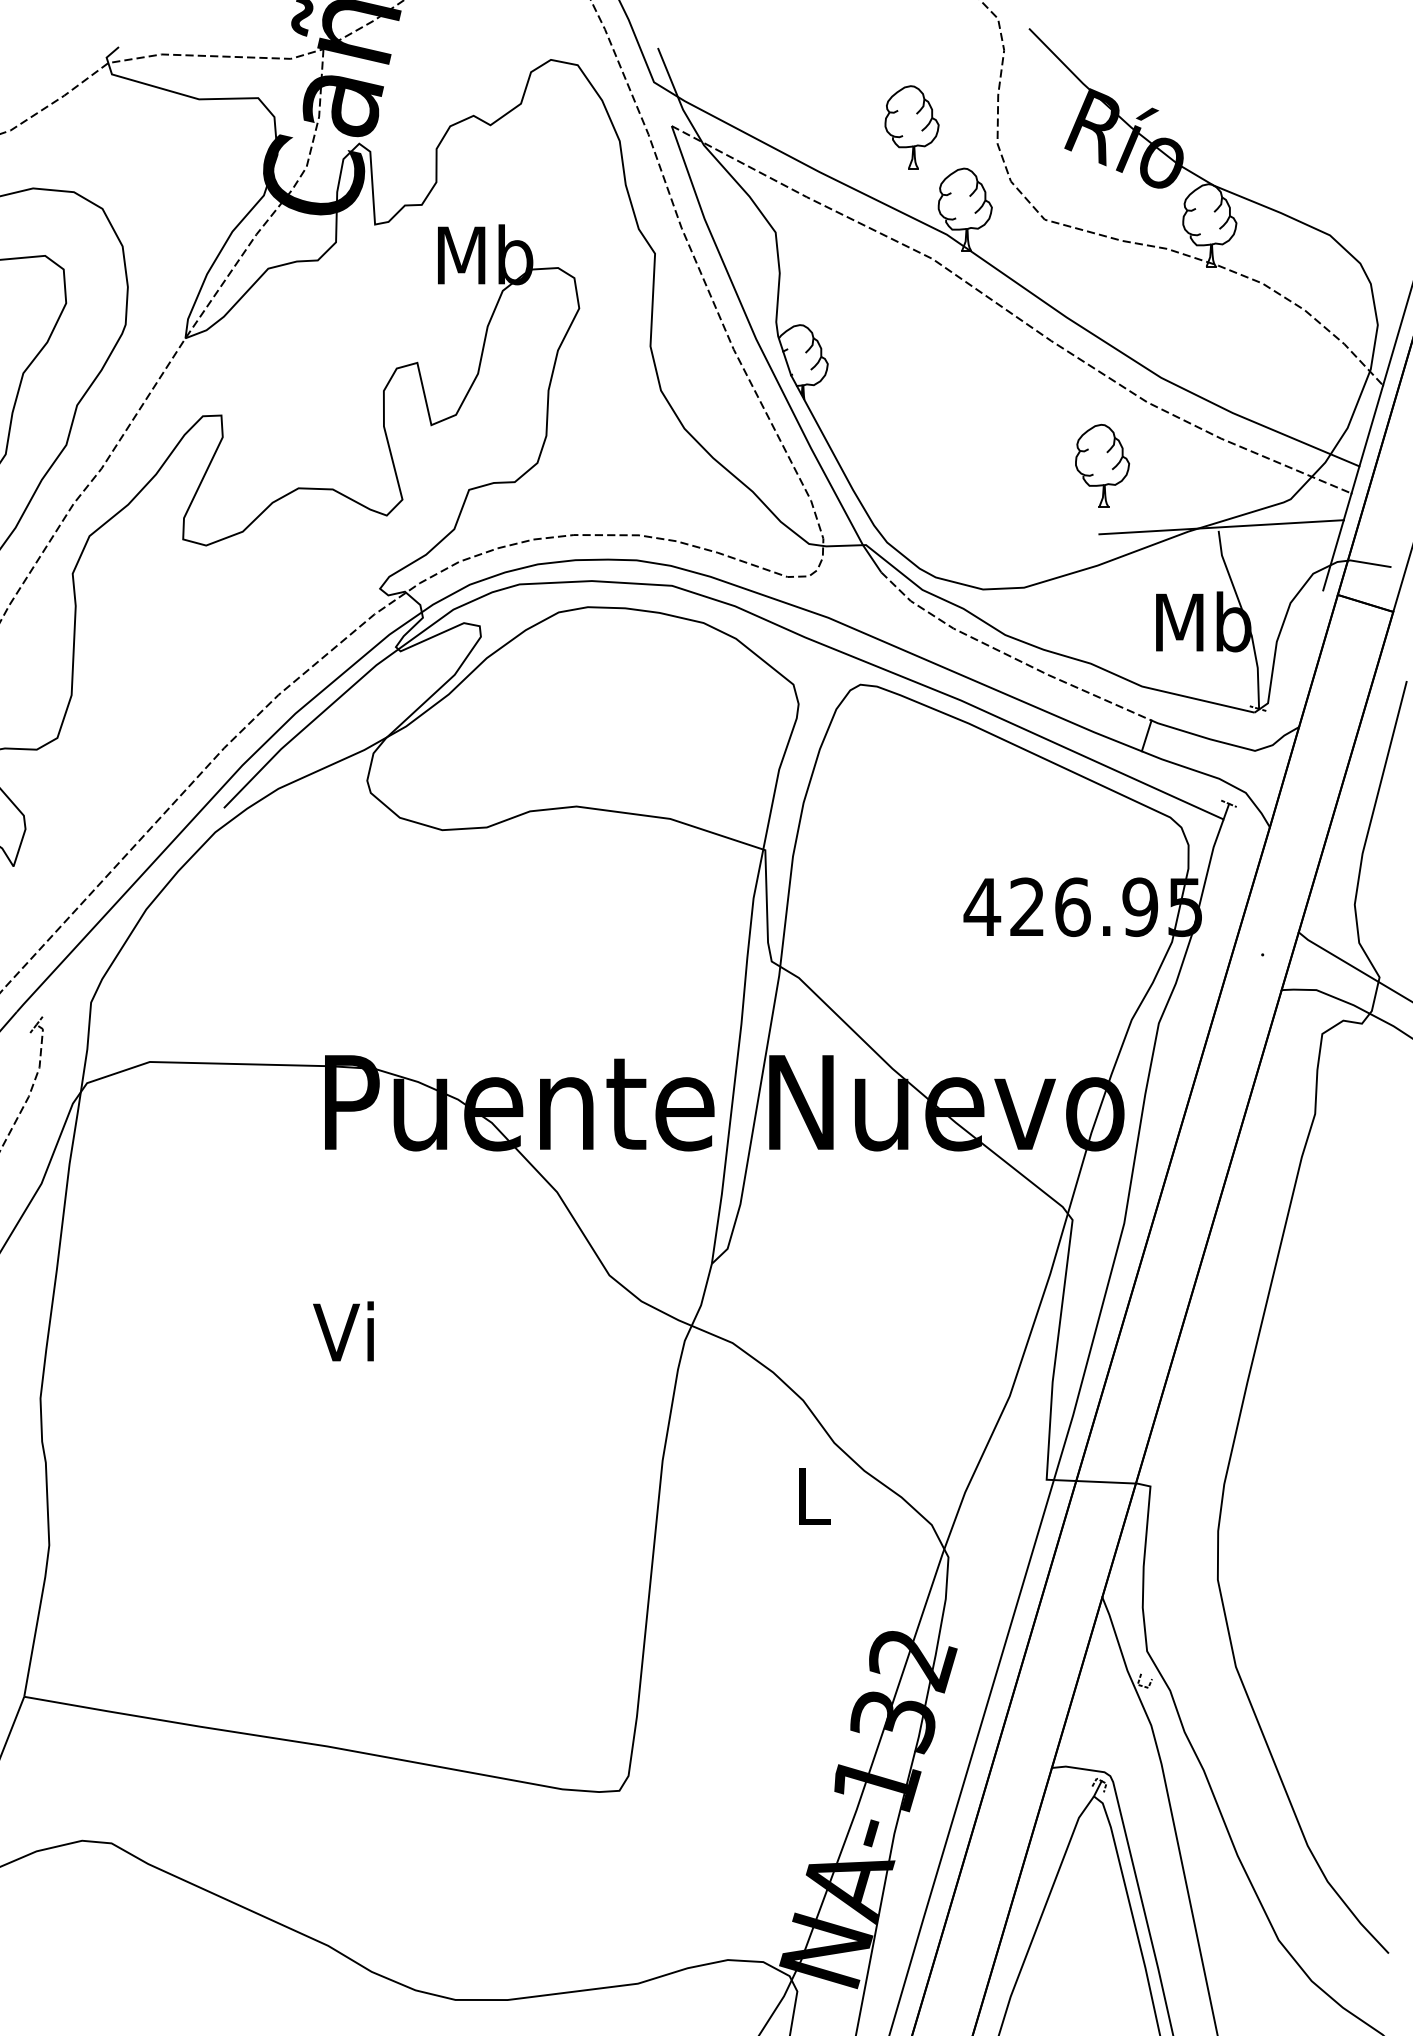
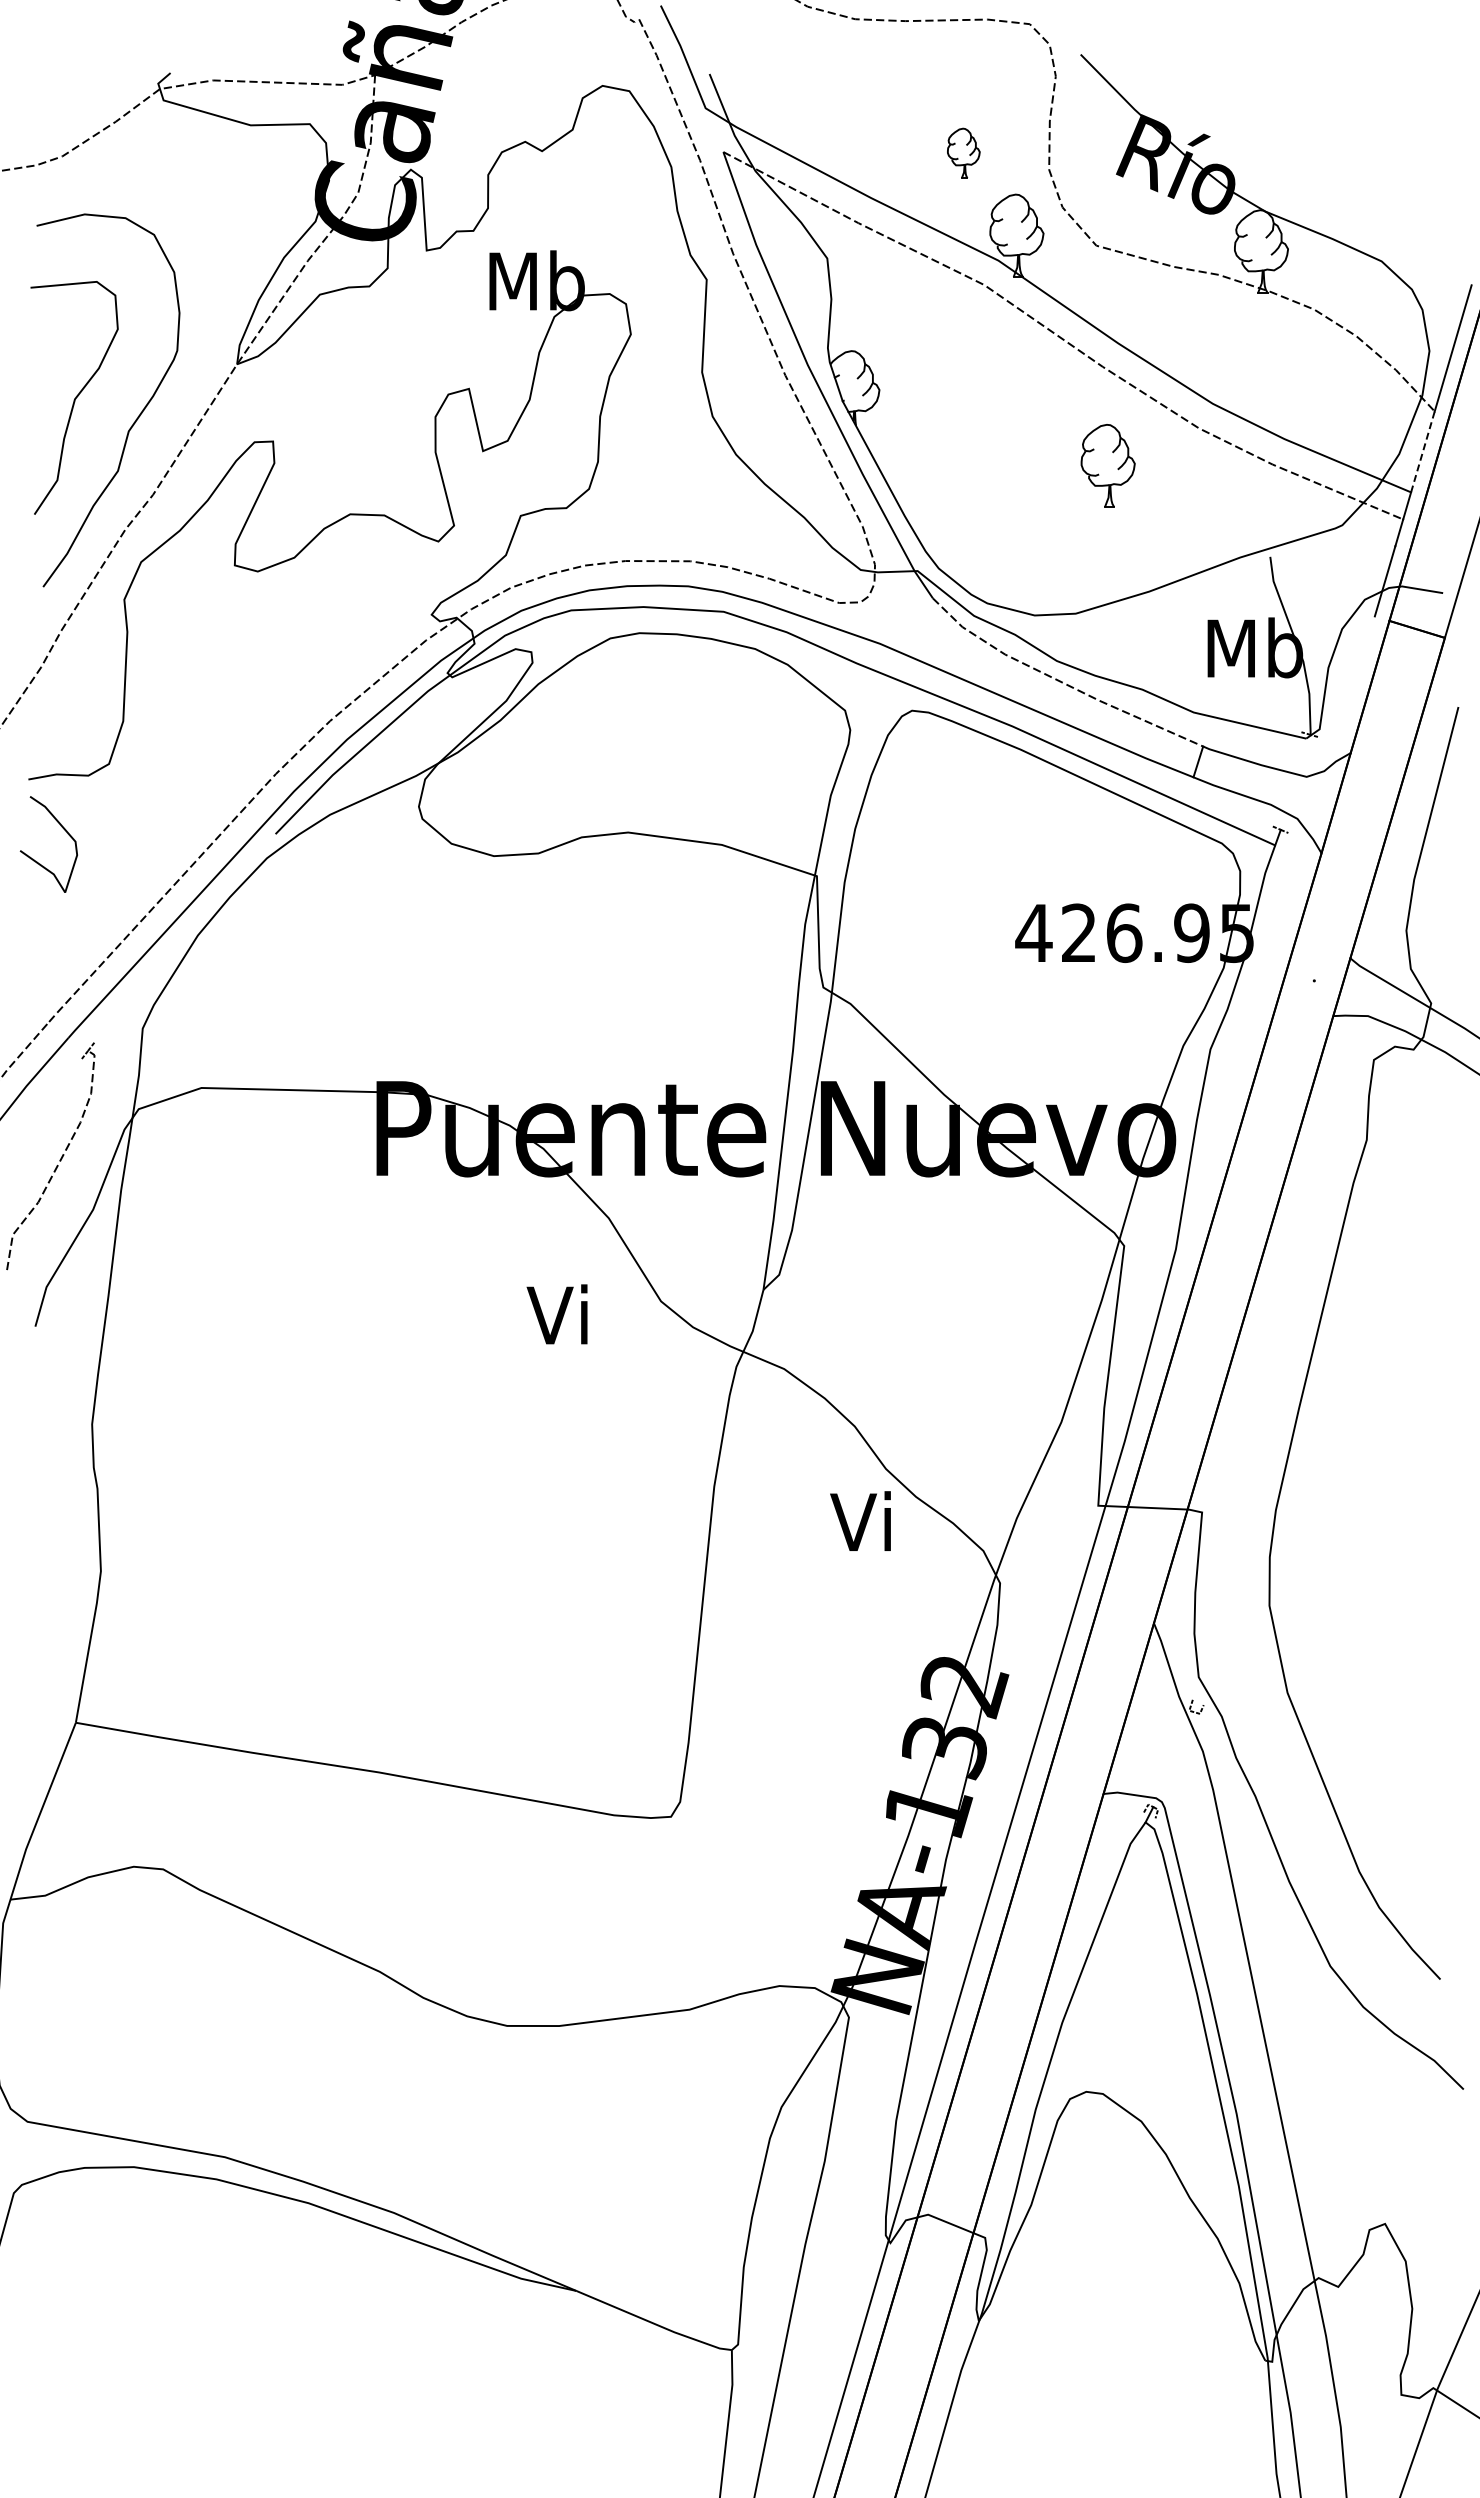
part: (911, 127) -> (963, 153), size x0.6
line: (1371, 425) -> (1423, 451), solid -> dashed
part: (1101, 465) -> (1107, 465), moved
line: (1221, 527) -> (1273, 553), removed
text: (342, 1331) -> (556, 1314), moved
text: (808, 1494) -> (860, 1520), L -> Vi

